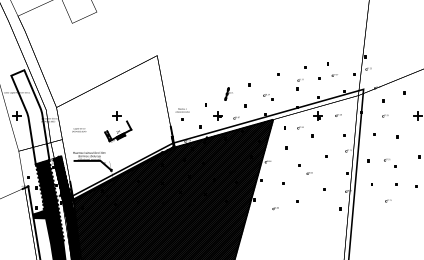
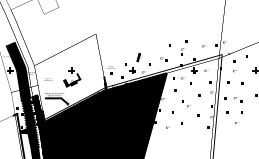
fill: (30, 116) -> (18, 71), added

